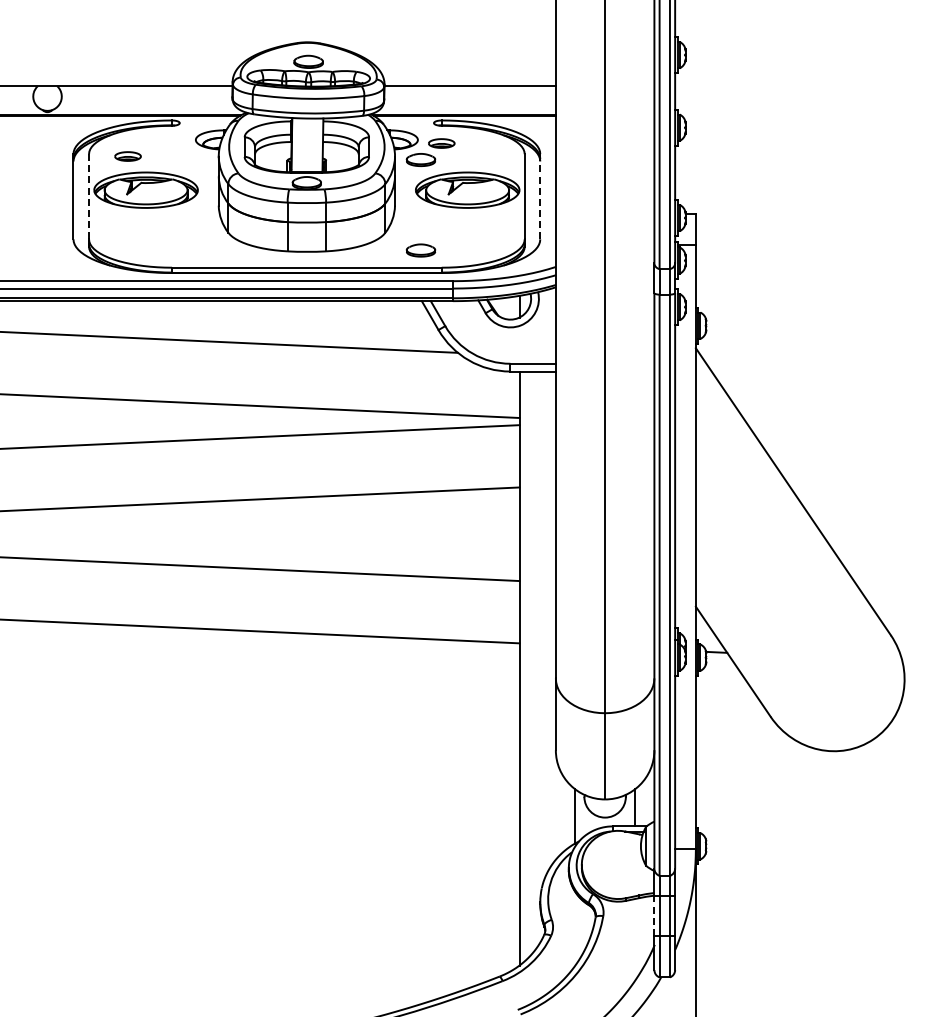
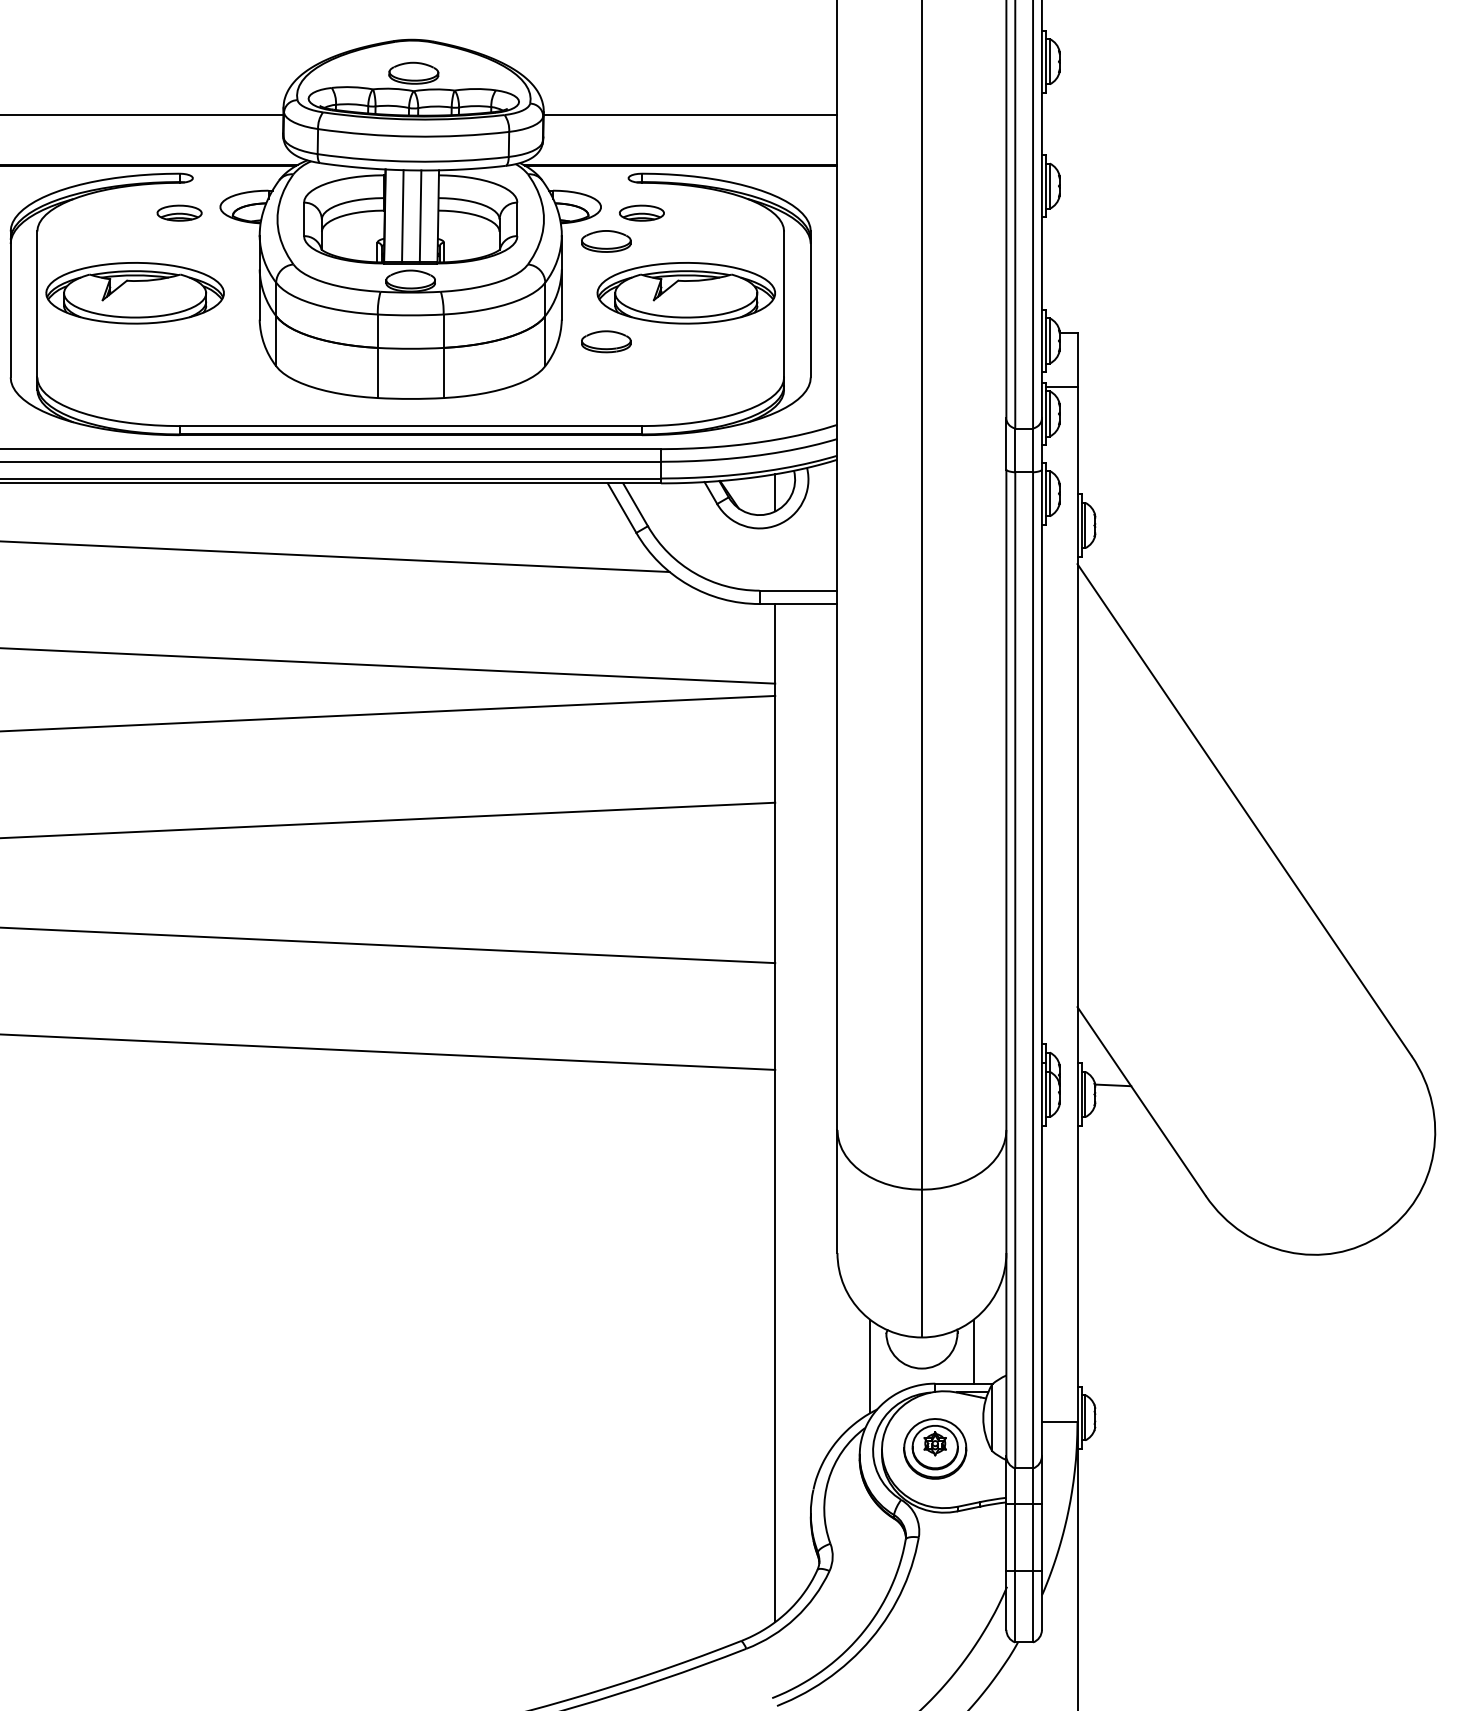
line: (301, 145) -> (401, 216), added
line: (312, 145) -> (420, 216), added
part: (127, 156) -> (178, 213), moved
line: (89, 196) -> (38, 304), dashed -> solid
line: (540, 196) -> (811, 304), dashed -> solid
part: (420, 250) -> (605, 341), moved
part: (612, 864) -> (934, 1448), added
line: (654, 916) -> (1006, 1538), dashed -> solid

